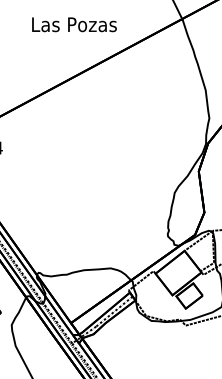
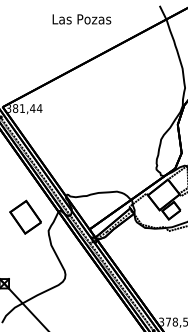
text: (73, 24) -> (81, 19), moved

